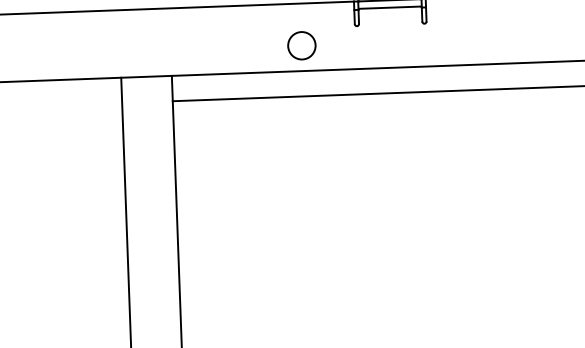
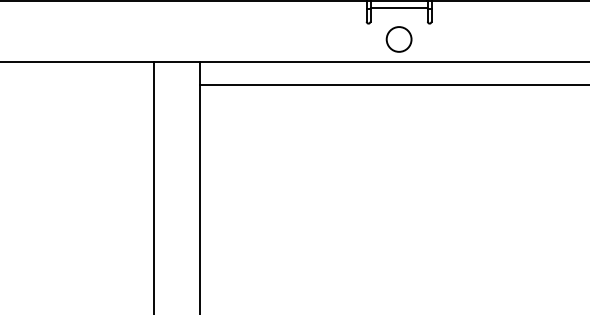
circle: (301, 45) -> (398, 39), moved

